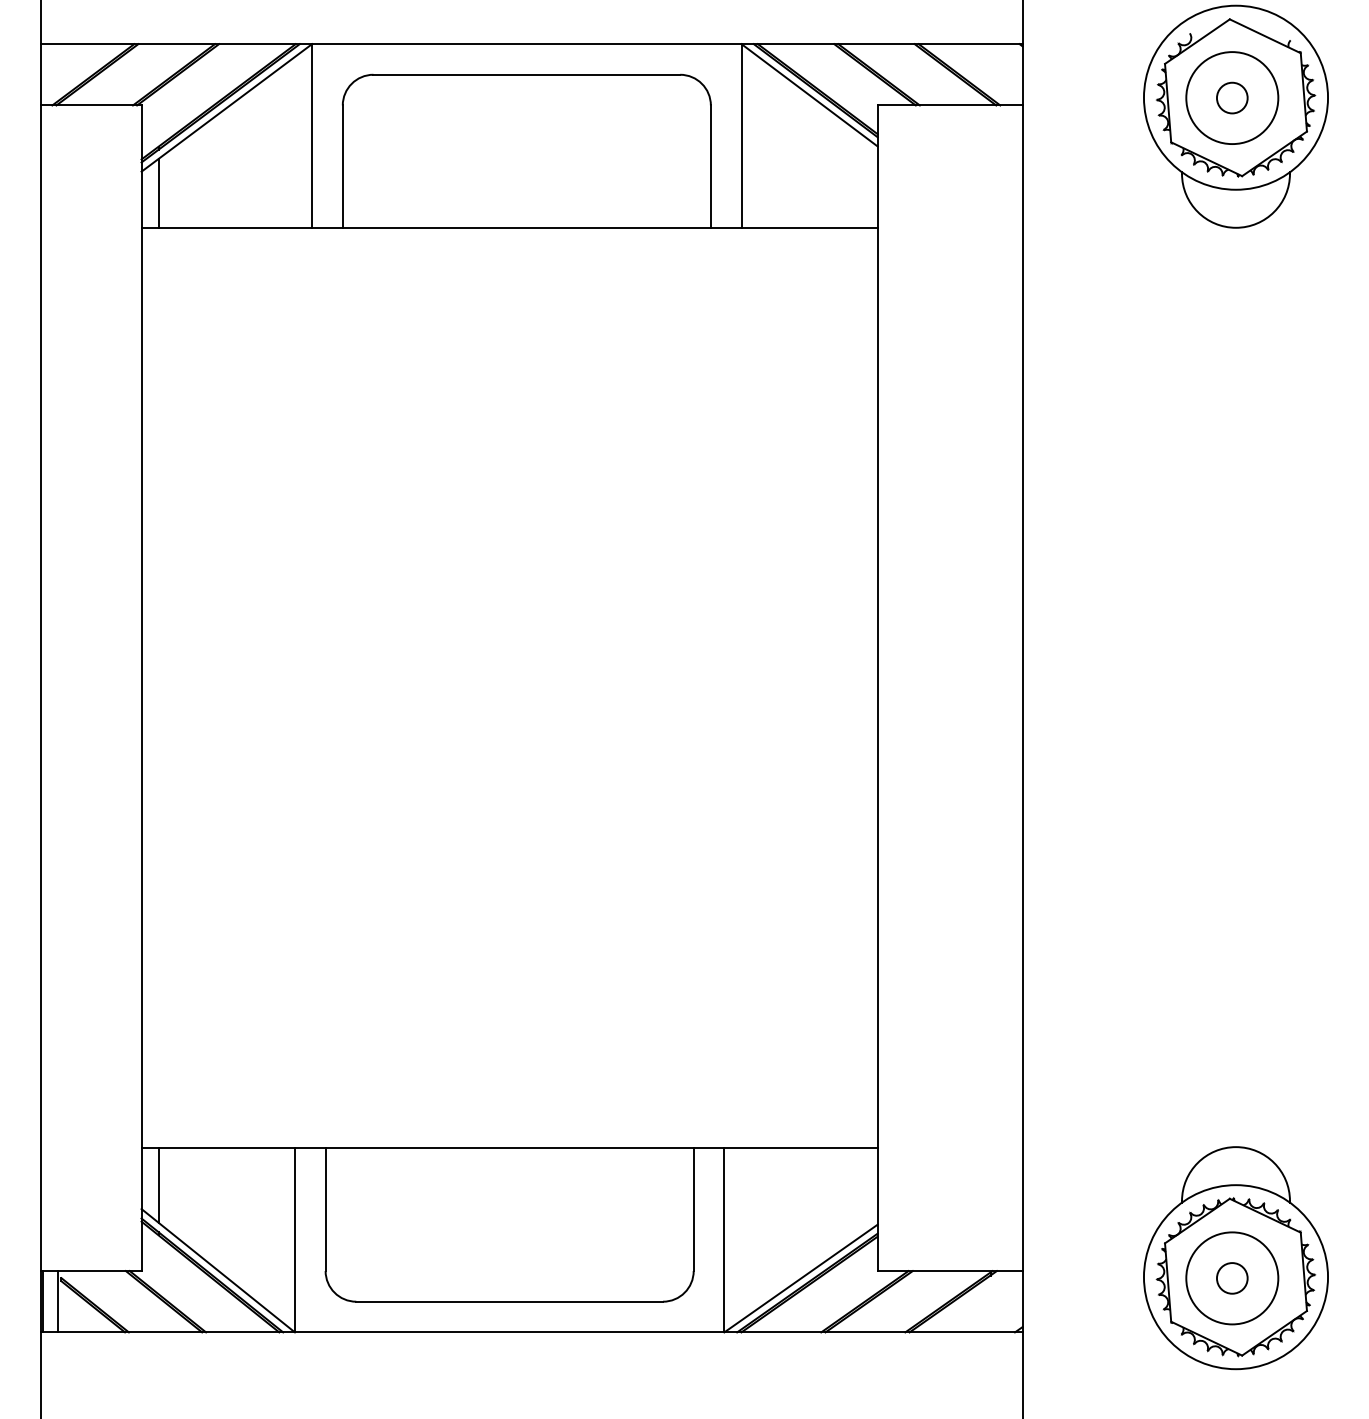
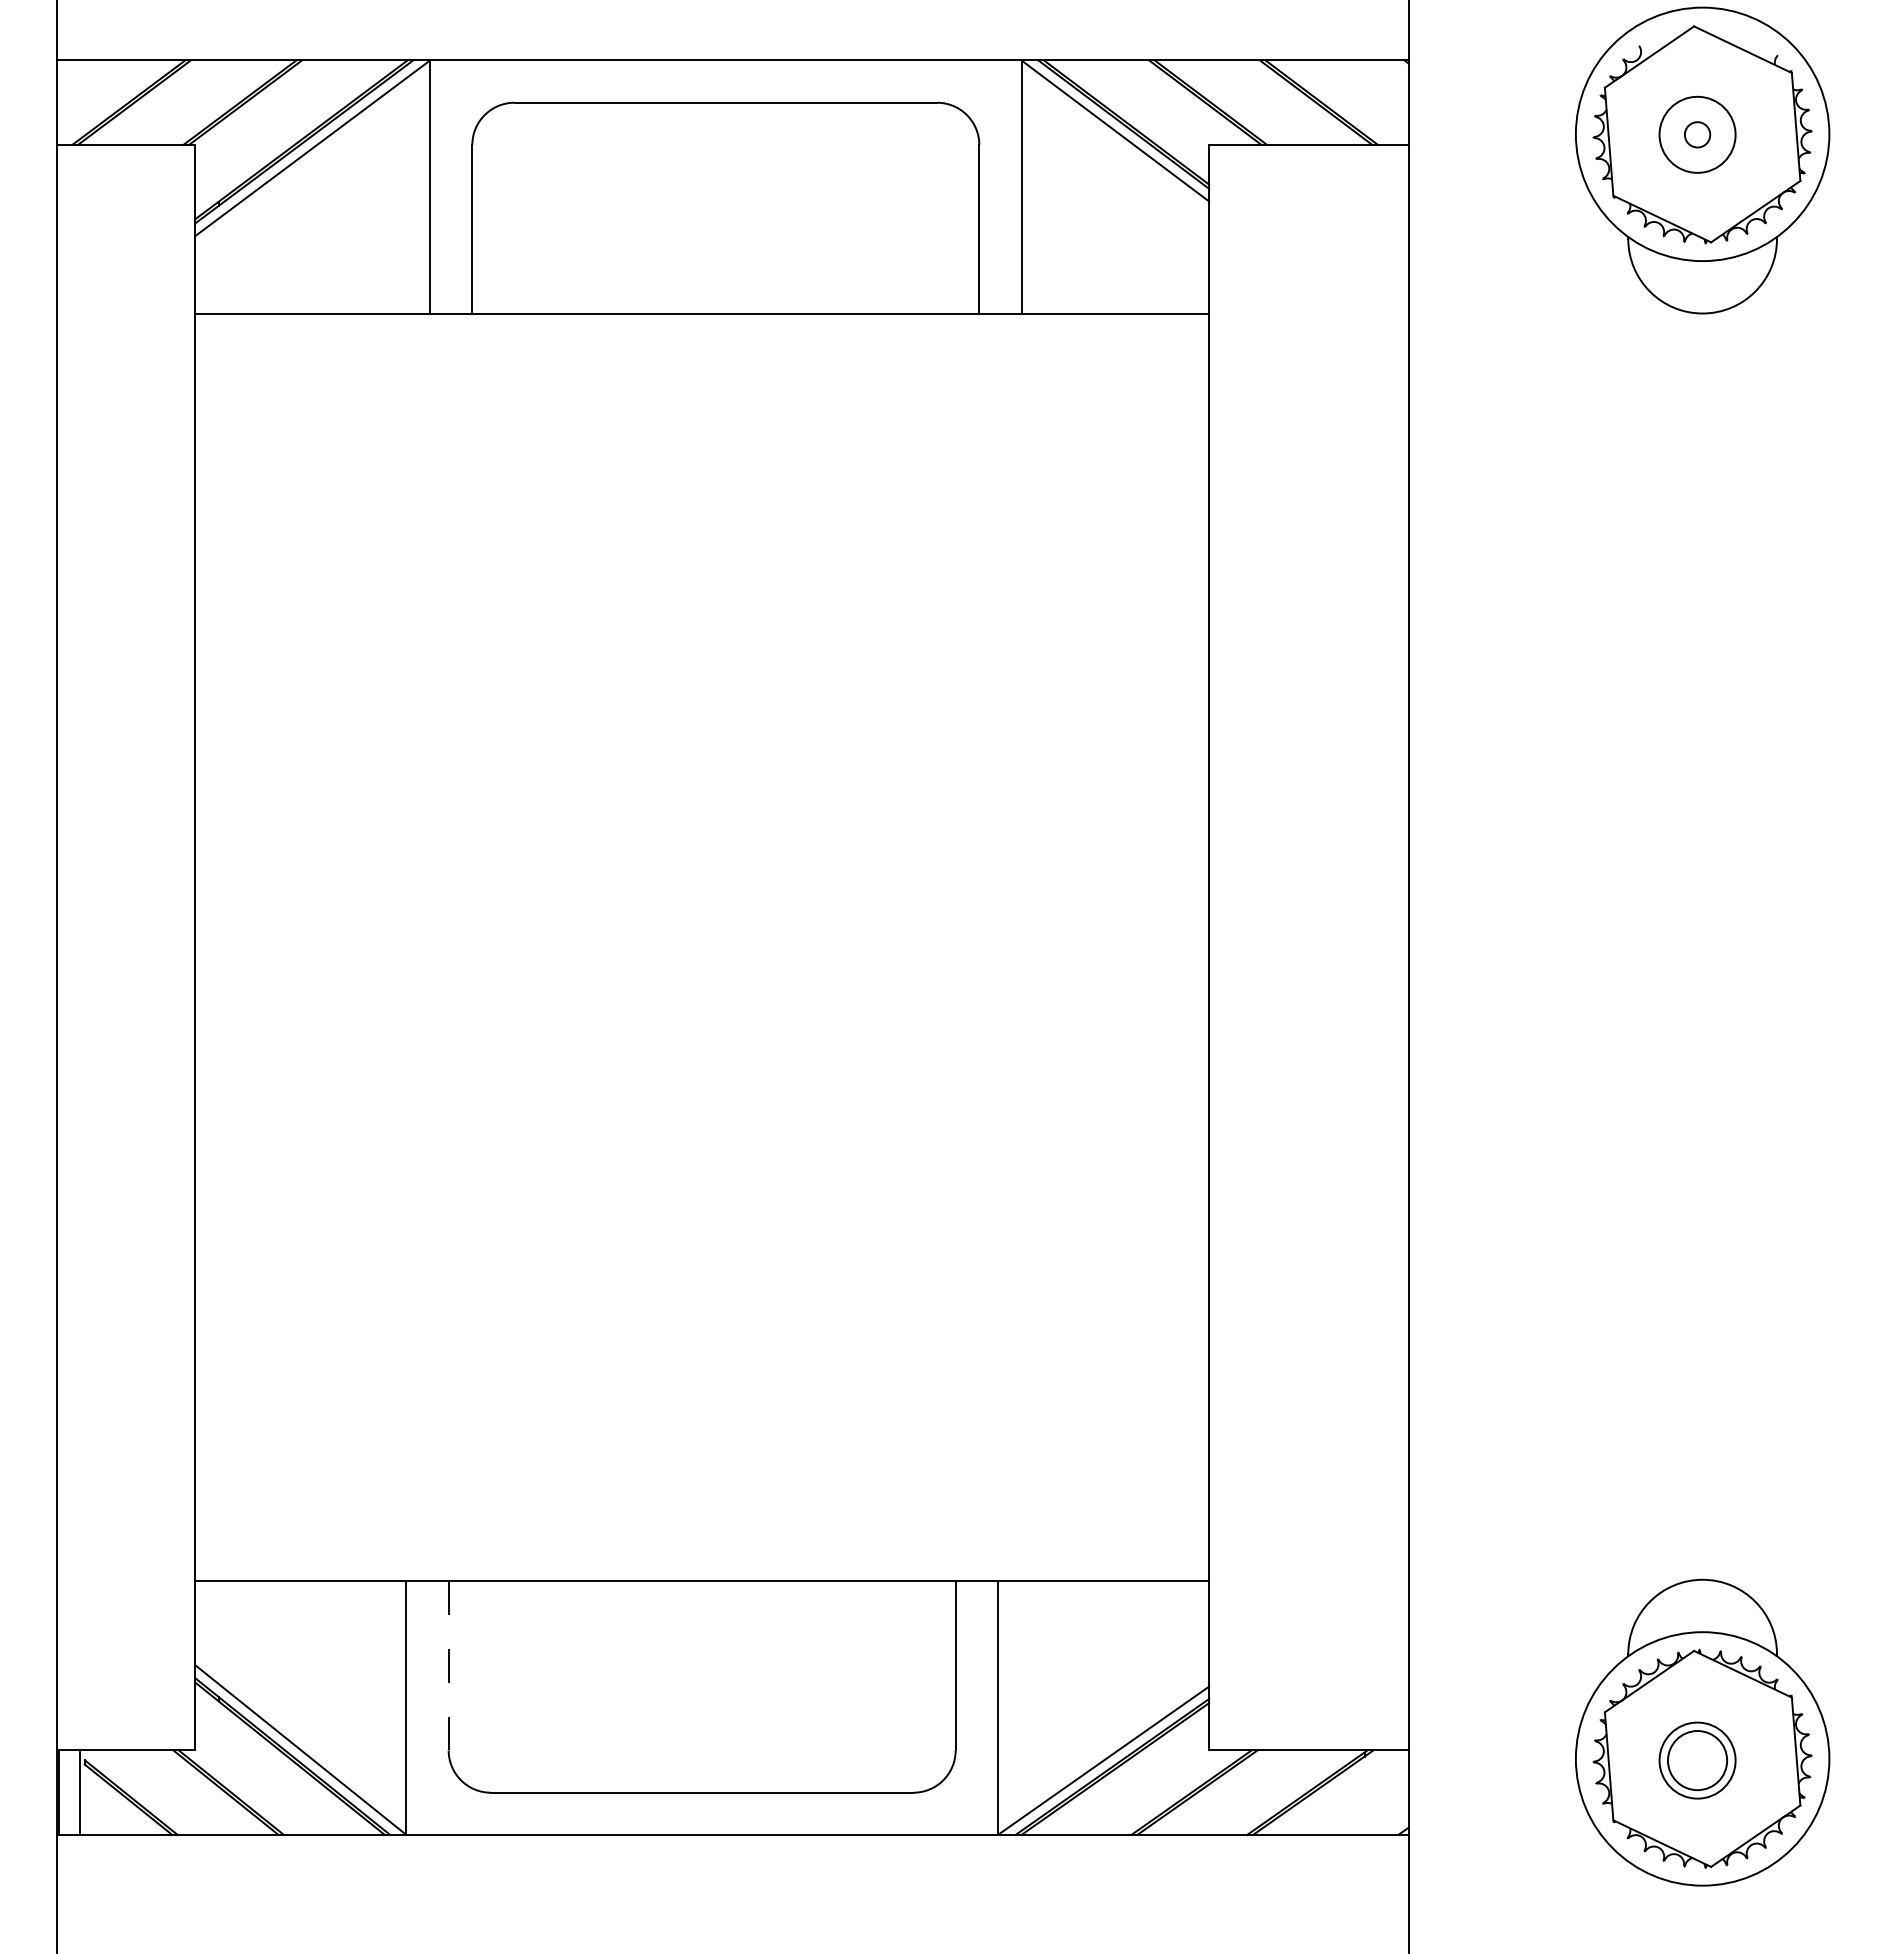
circle: (1232, 97) -> (1697, 134), size x0.6
circle: (1232, 97) -> (1697, 134), size x0.6
line: (158, 192) -> (218, 265), removed
line: (158, 1185) -> (218, 1632), removed
line: (325, 1210) -> (448, 1666), solid -> dashed
circle: (1232, 1278) -> (1697, 1760), size x0.6
circle: (1232, 1278) -> (1697, 1760), size x1.4

